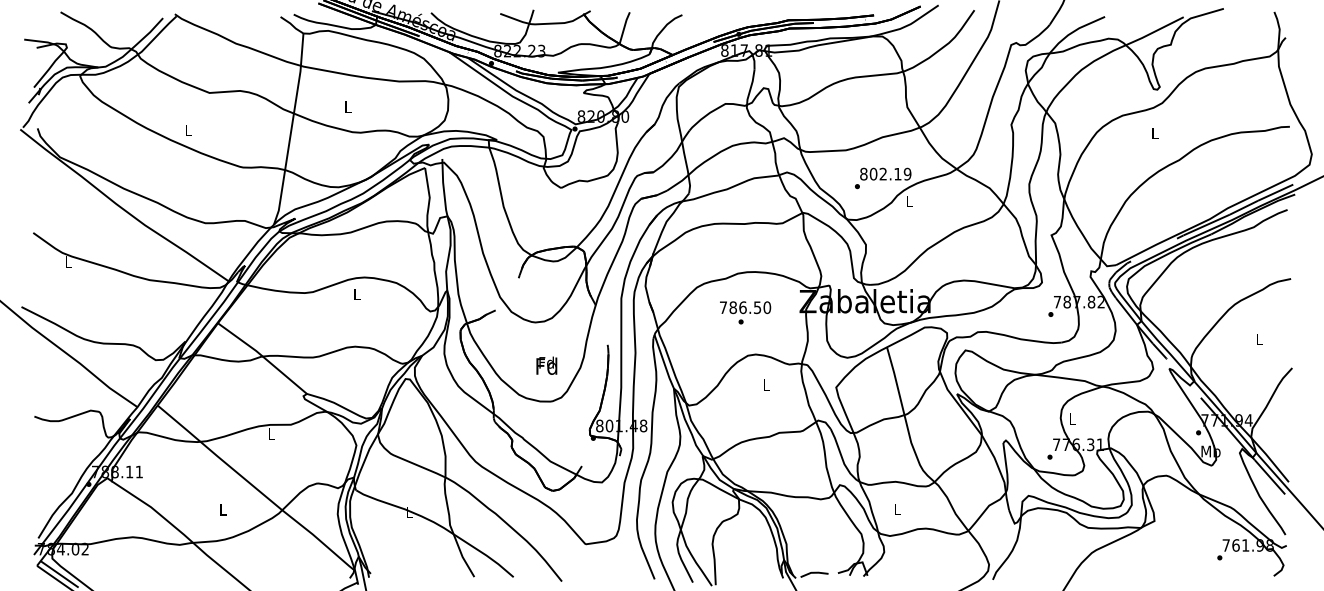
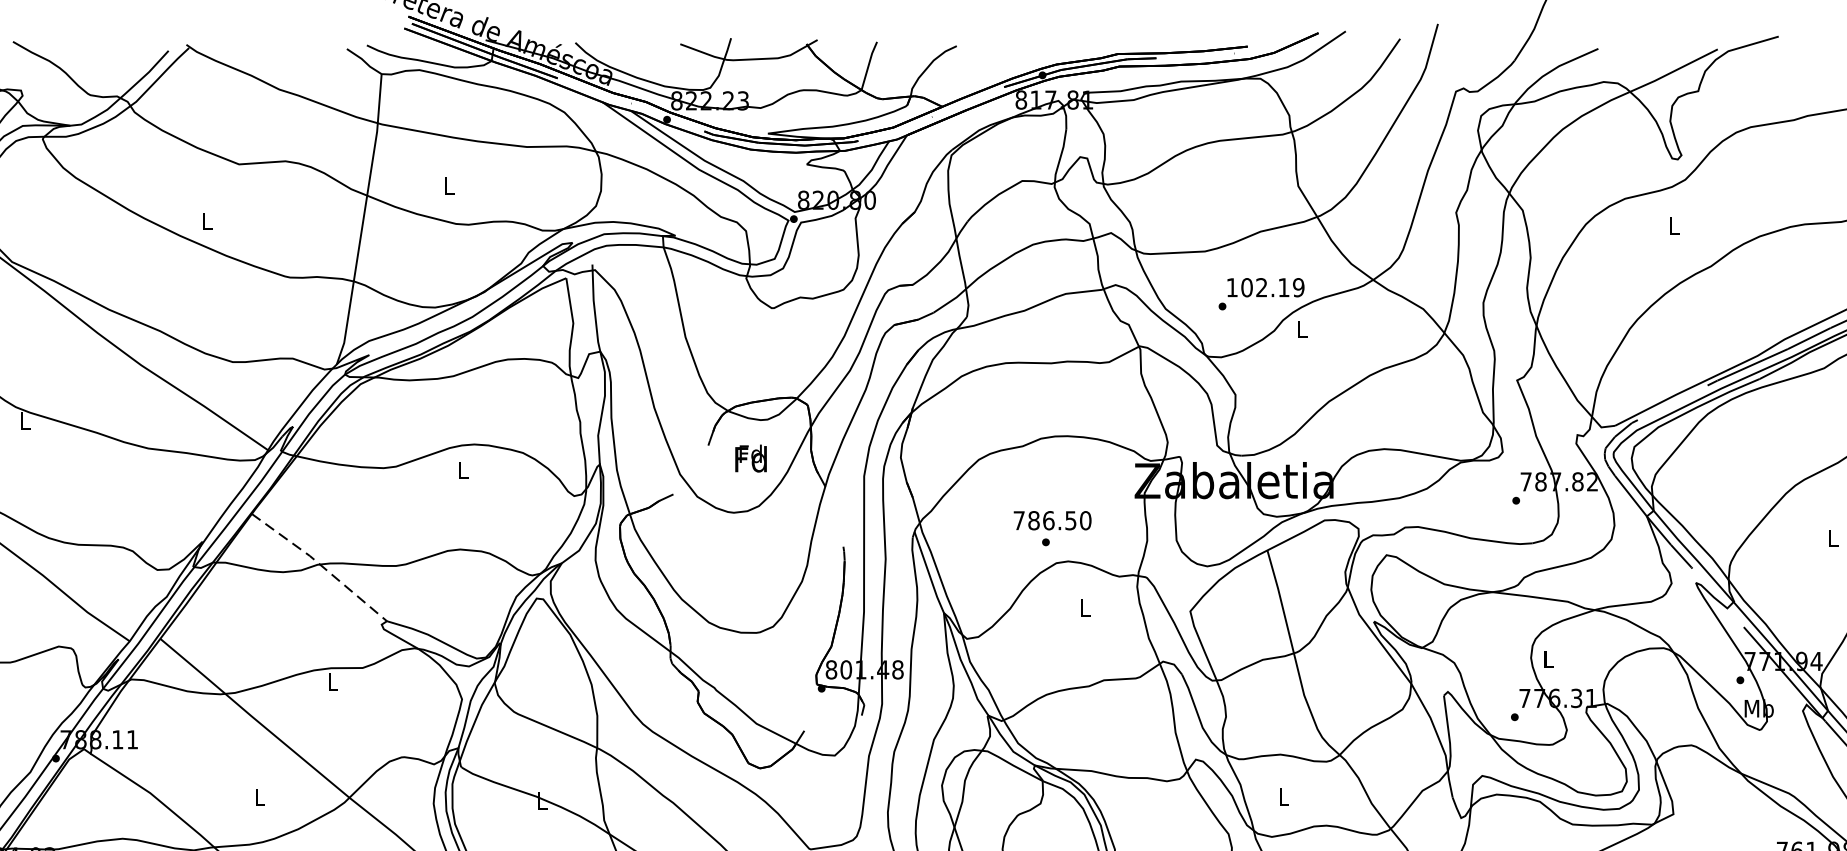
text: (863, 173) -> (1231, 286), 802.19 -> 102.19
text: (745, 312) -> (1052, 527), moved
line: (262, 356) -> (319, 564), solid -> dashed
text: (546, 365) -> (750, 458), moved

